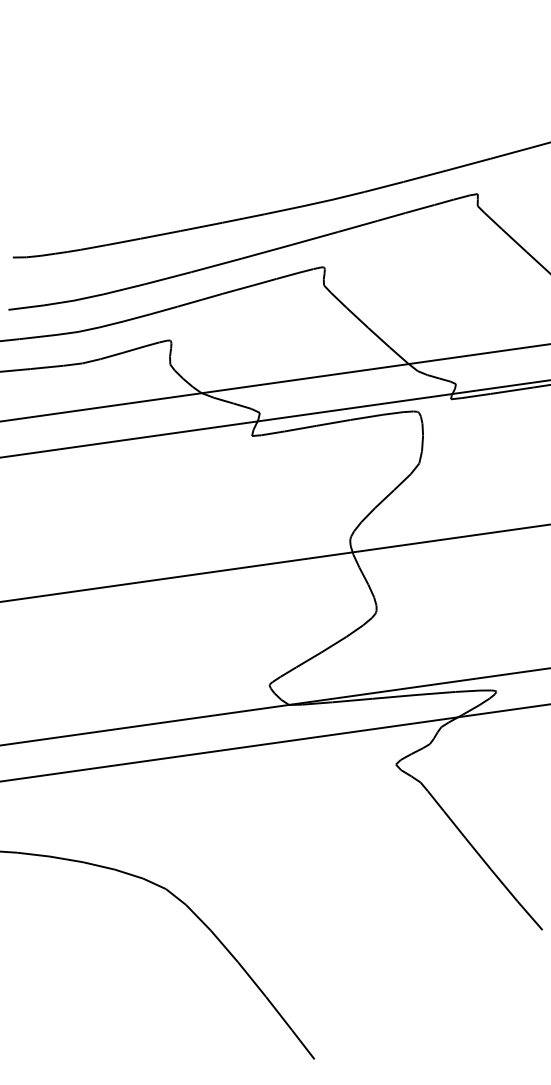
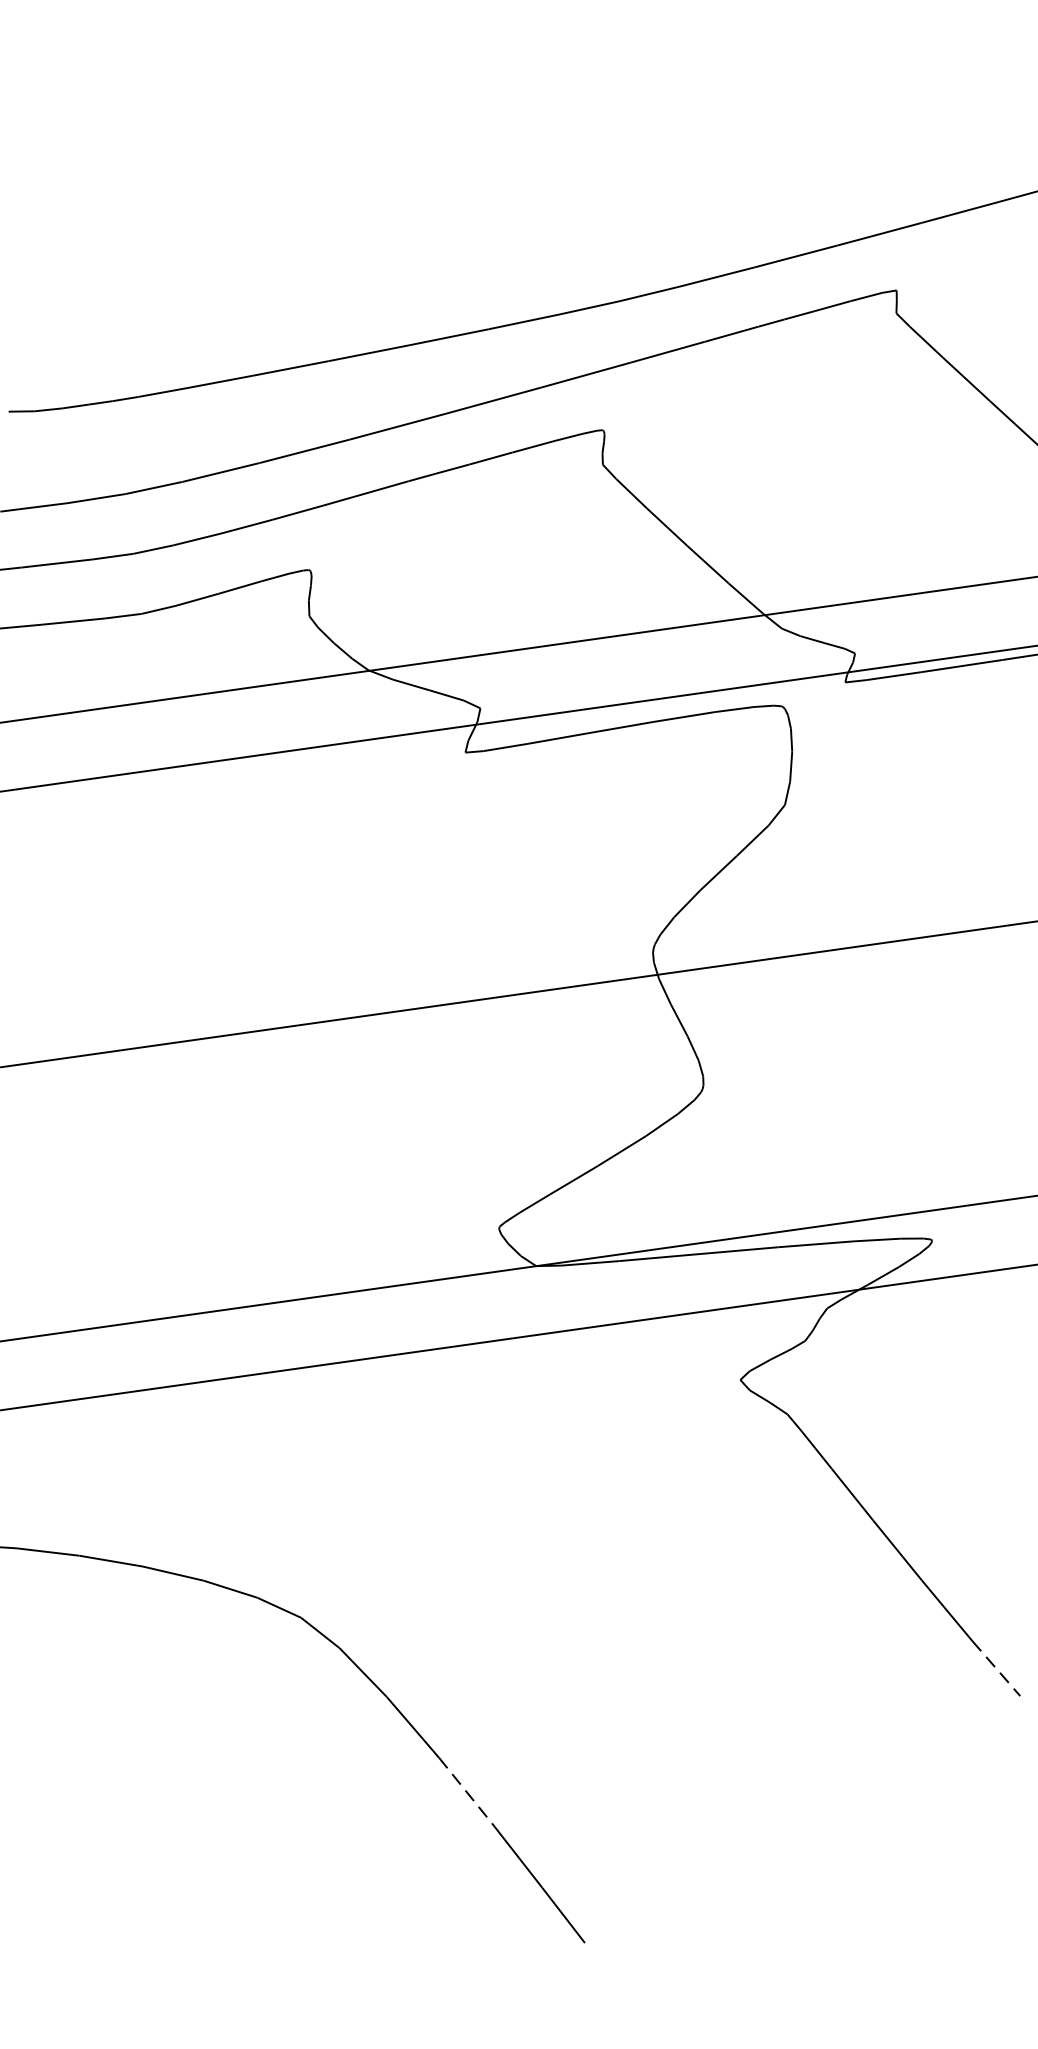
line: (530, 916) -> (997, 1670), solid -> dashed
line: (252, 980) -> (466, 1792), solid -> dashed

